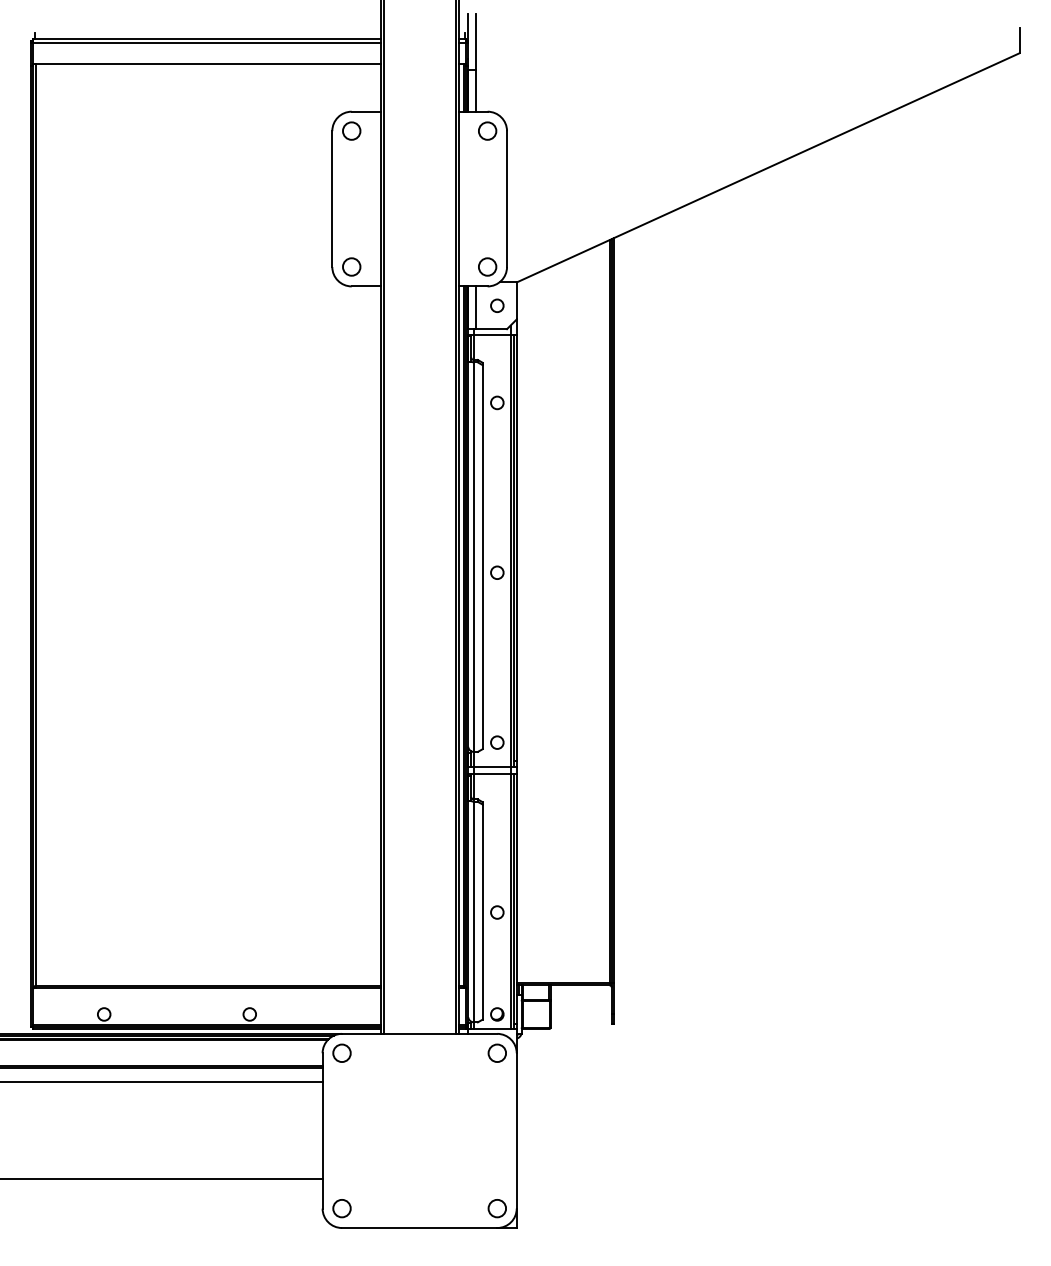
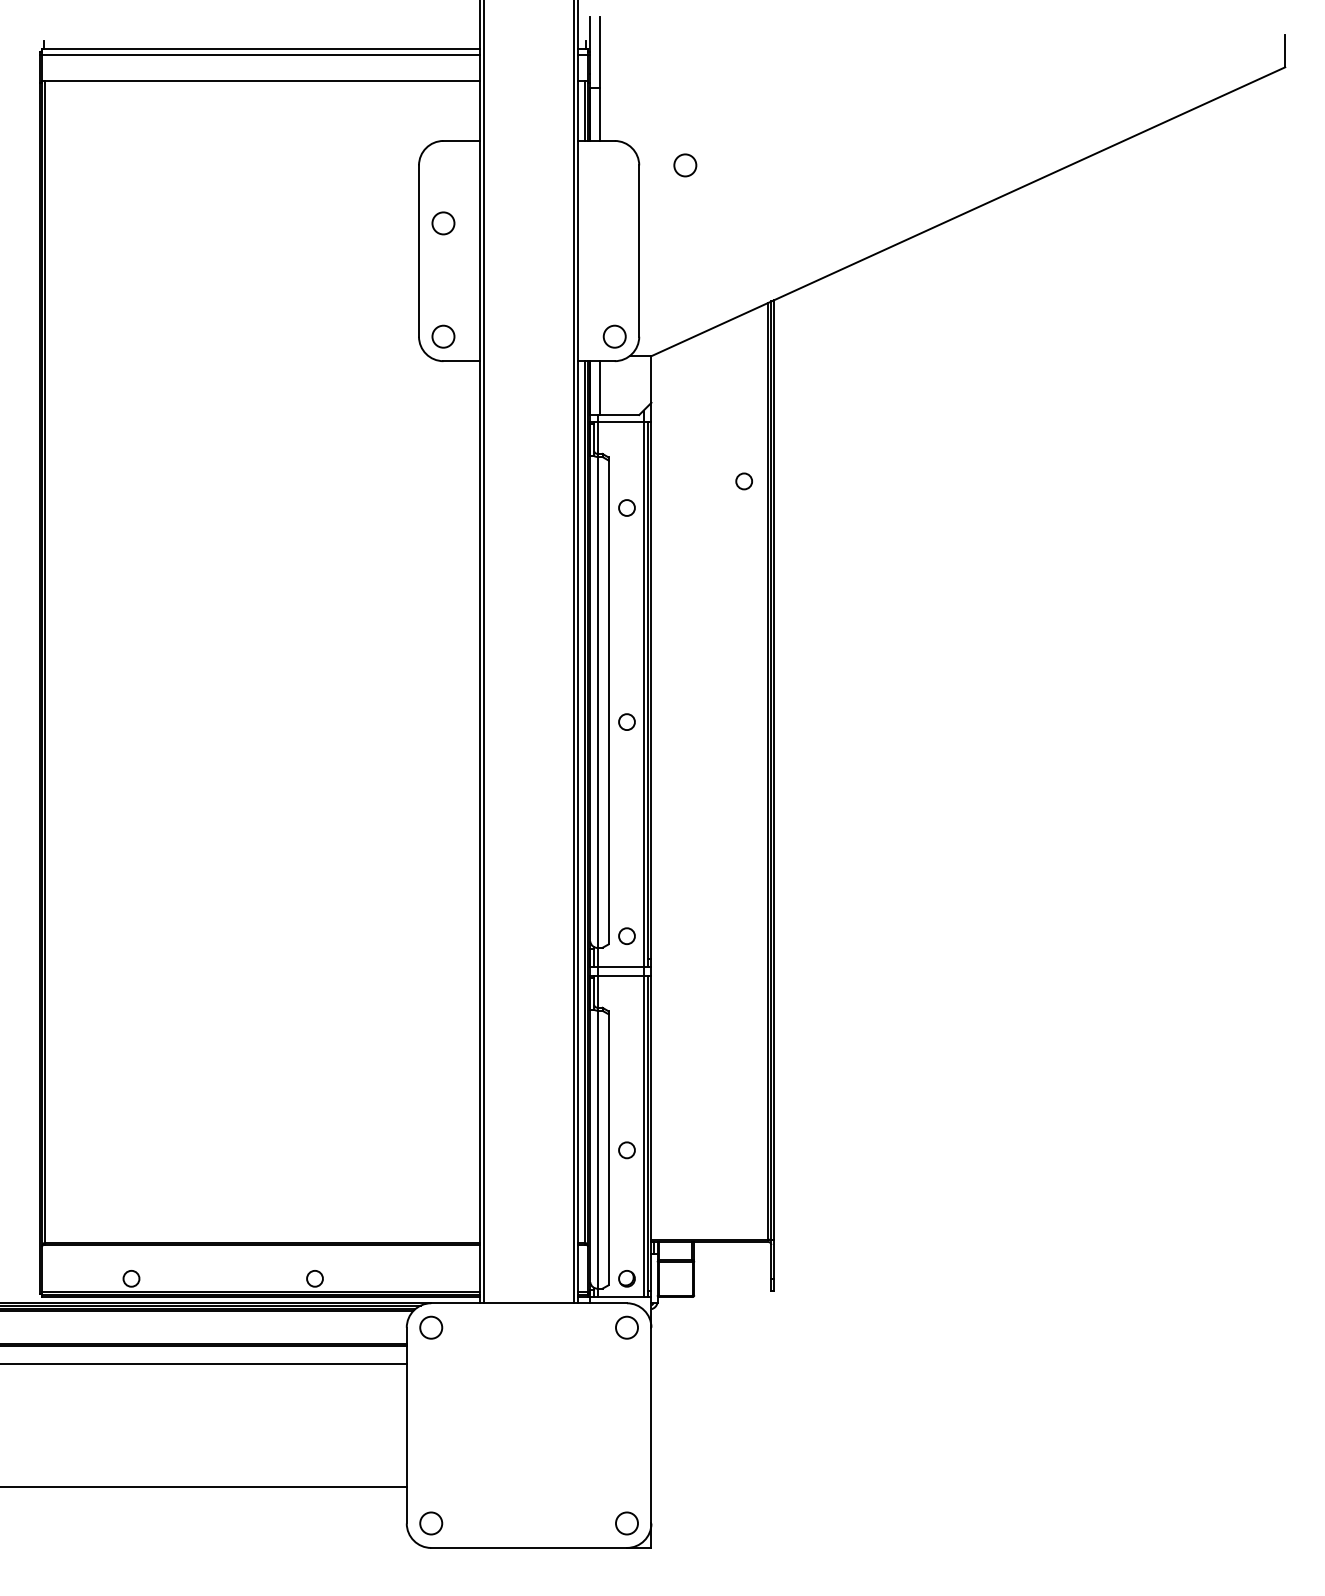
circle: (351, 130) -> (443, 222), moved
circle: (487, 130) -> (685, 164), moved
circle: (497, 305) -> (744, 481), moved

